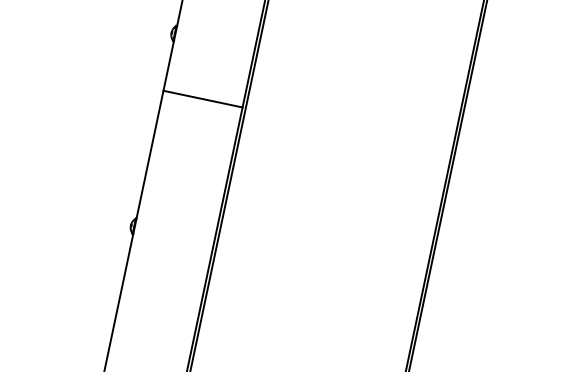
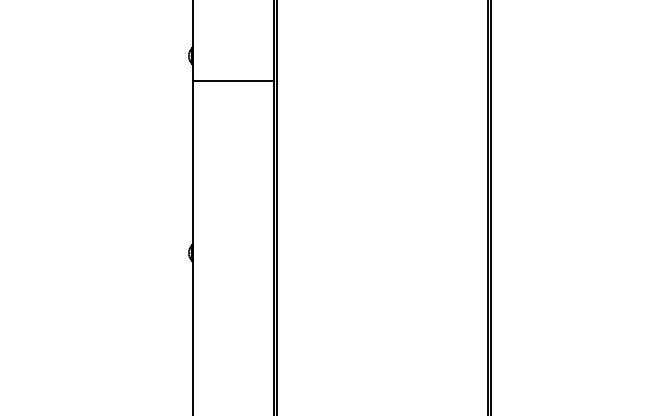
line: (202, 99) -> (232, 81), moved

